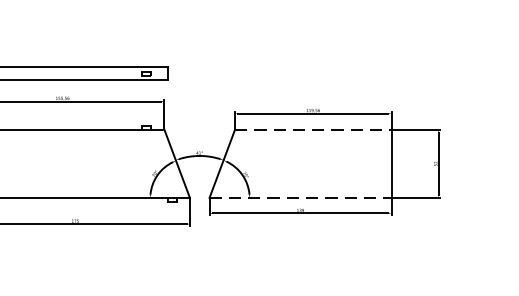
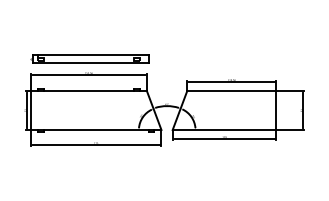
line: (312, 130) -> (231, 91), dashed -> solid
line: (300, 198) -> (224, 130), dashed -> solid

